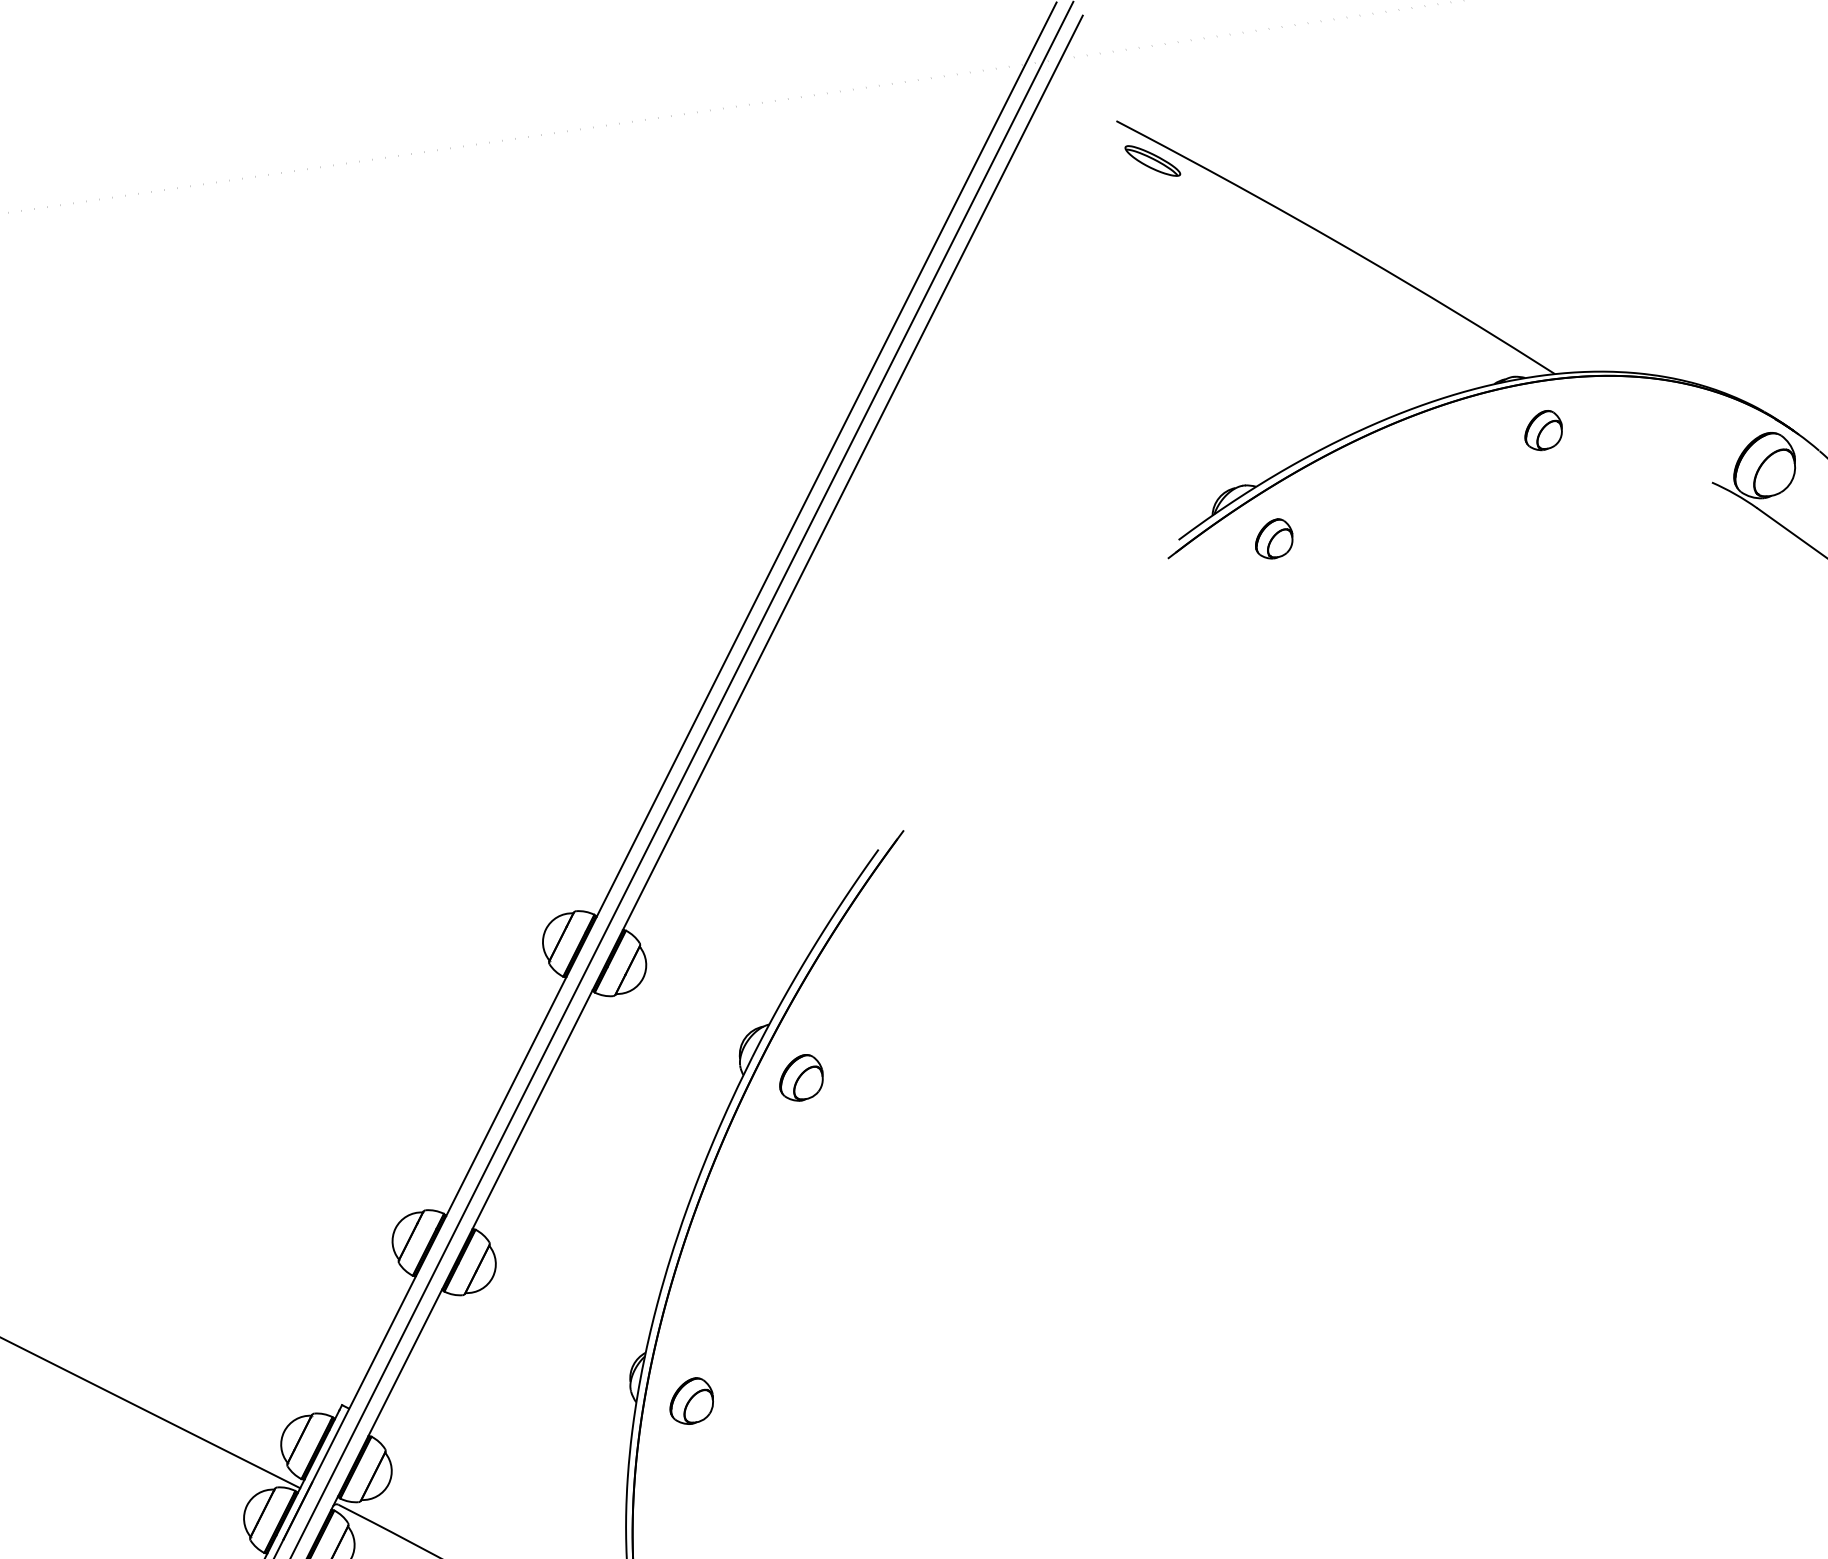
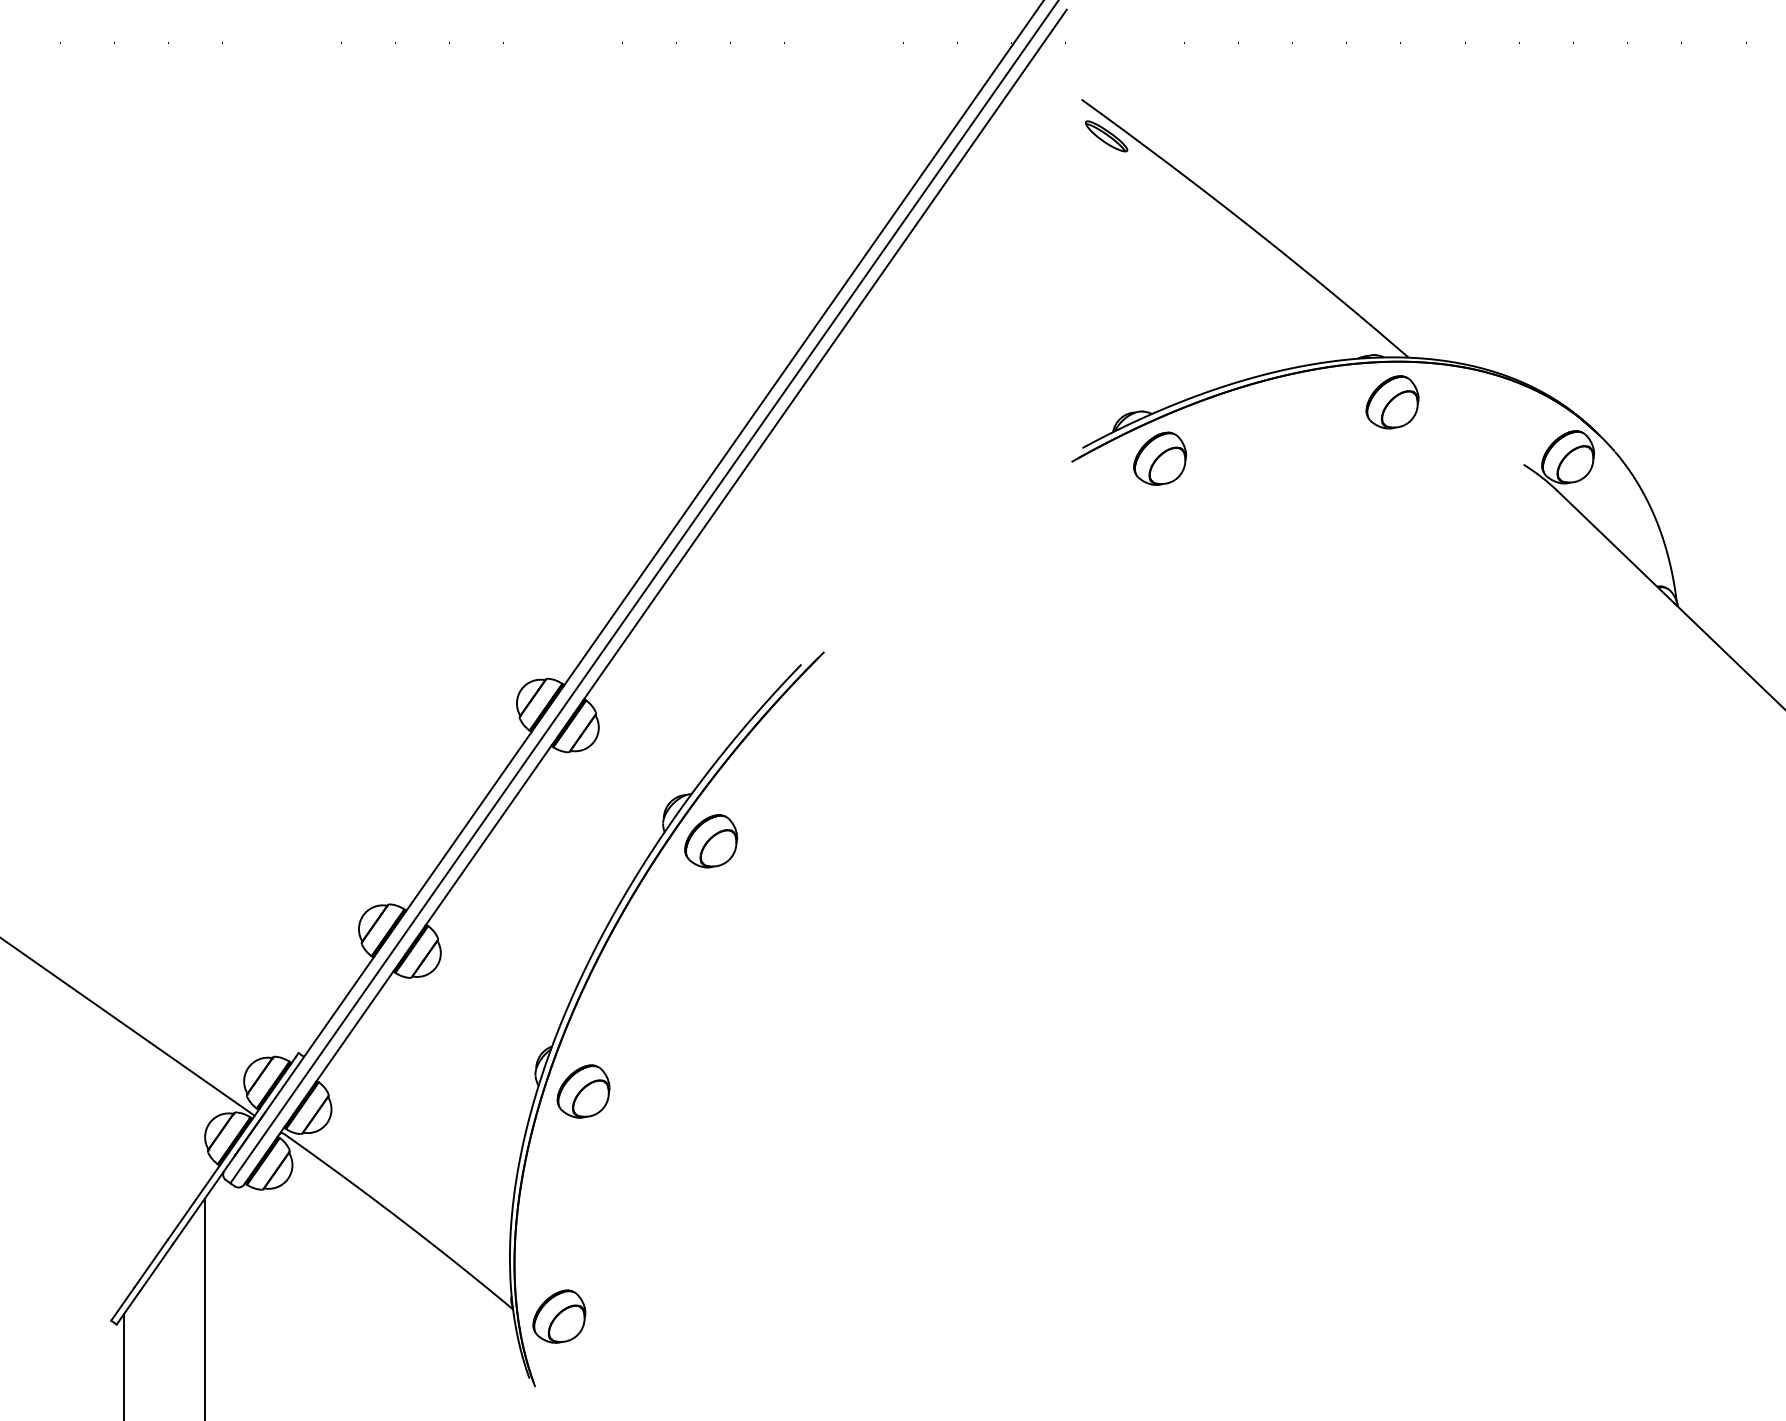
part: (1543, 430) -> (1392, 402), size x1.67
part: (1274, 538) -> (1160, 458), size x1.67
part: (801, 1078) -> (711, 841), size x1.43
part: (691, 1401) -> (583, 1091), size x1.43

